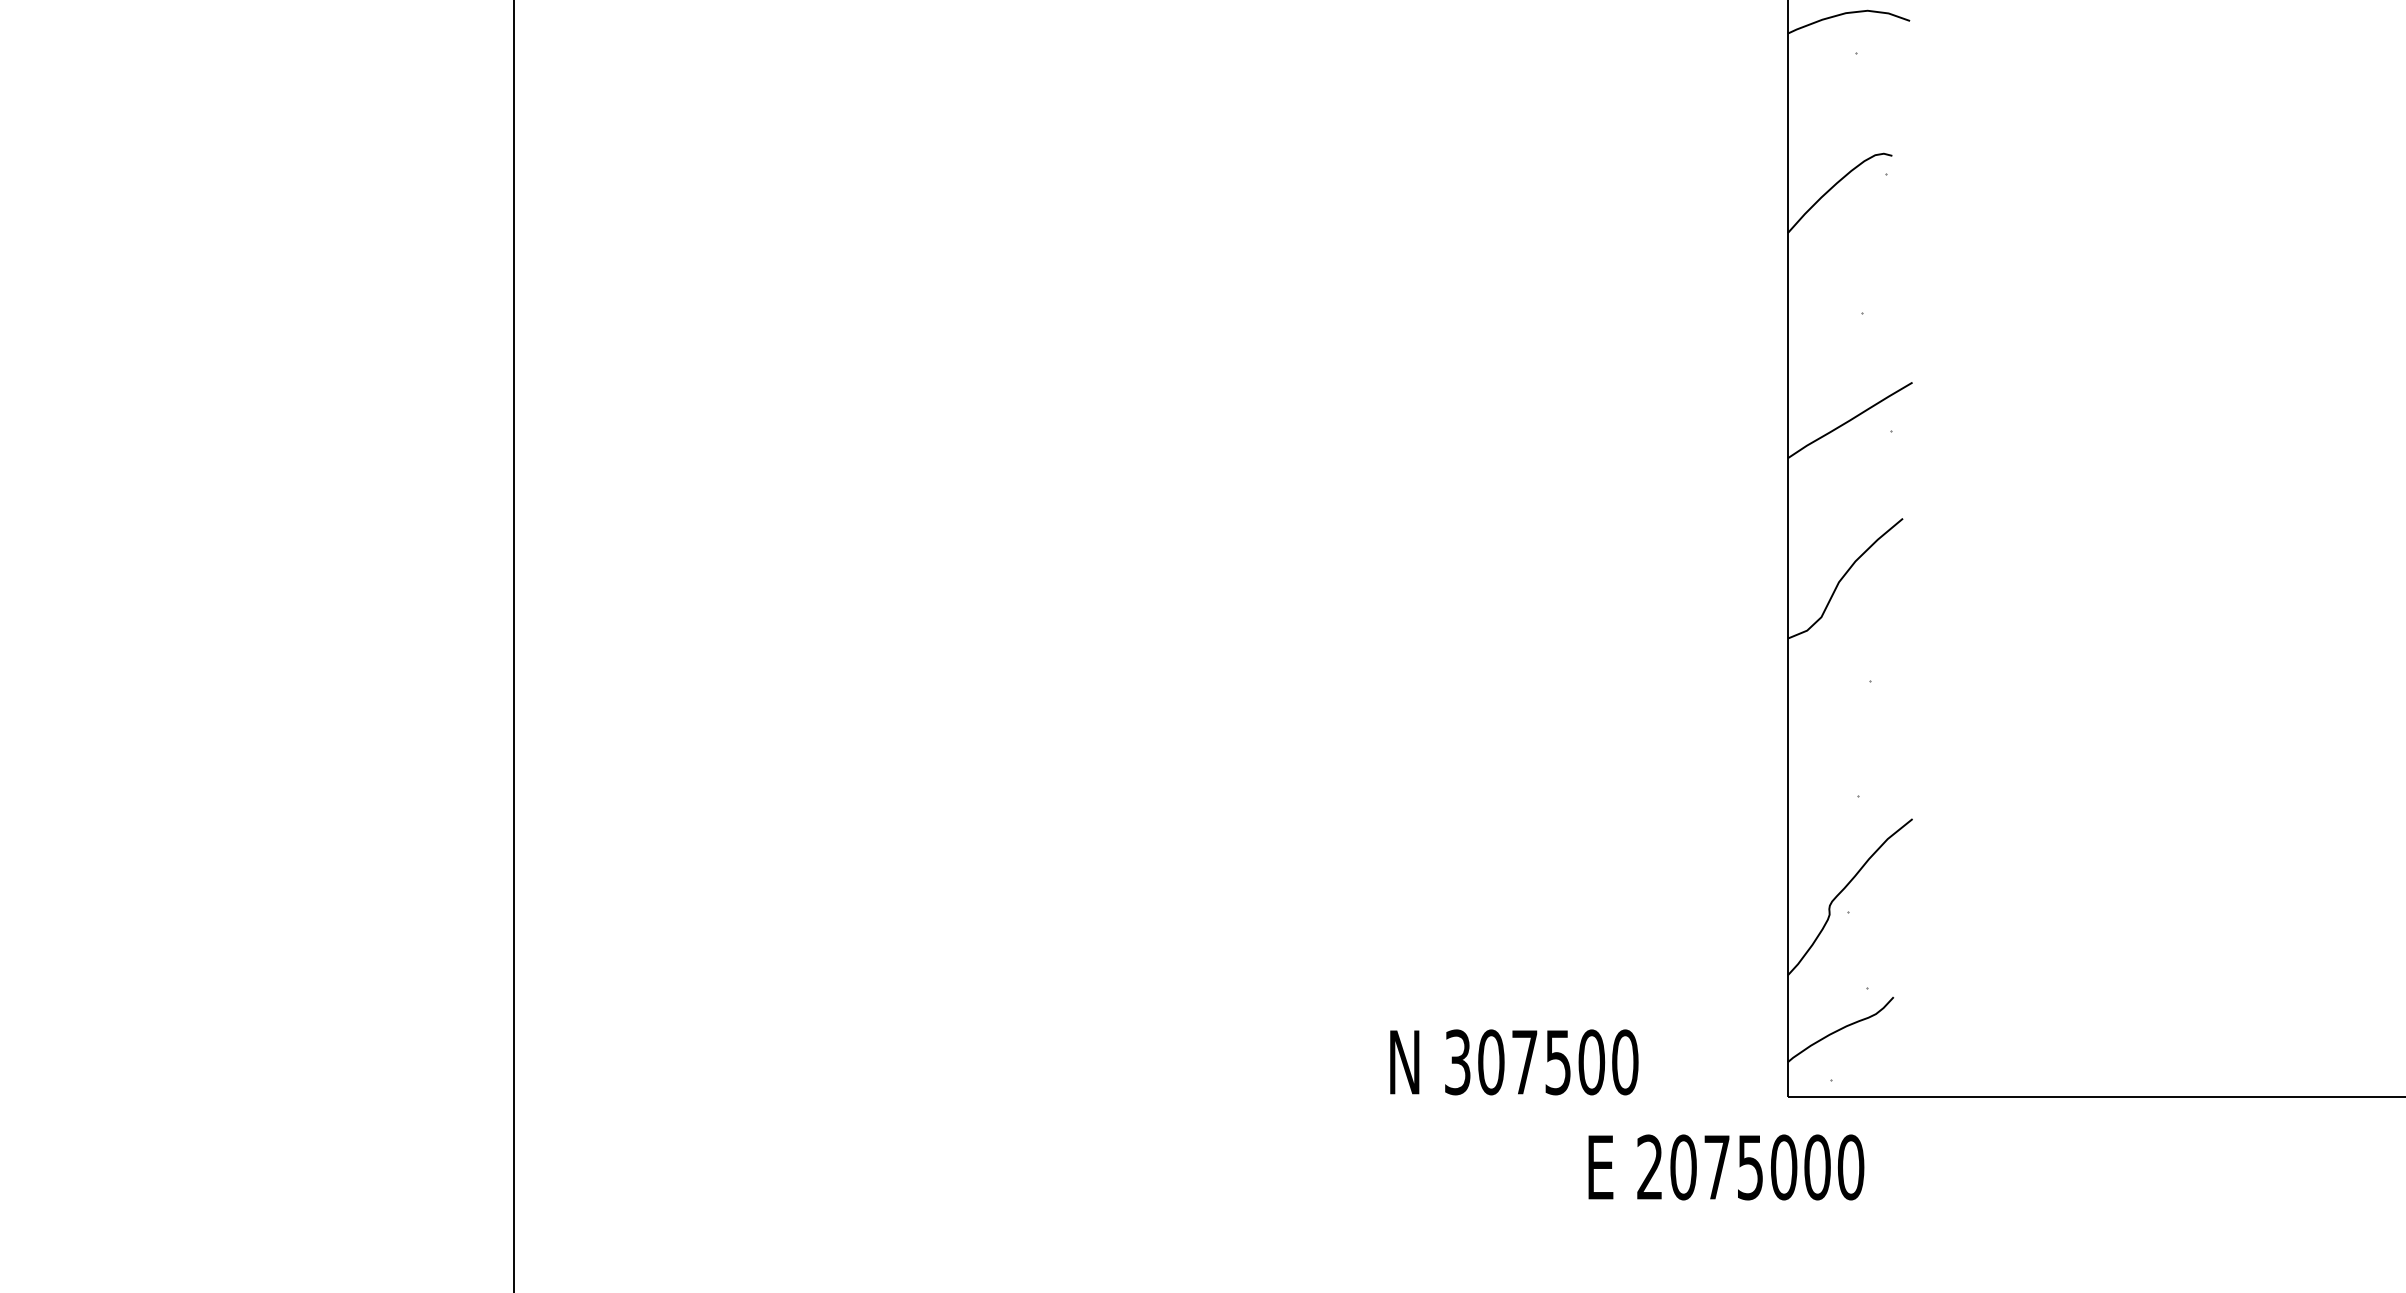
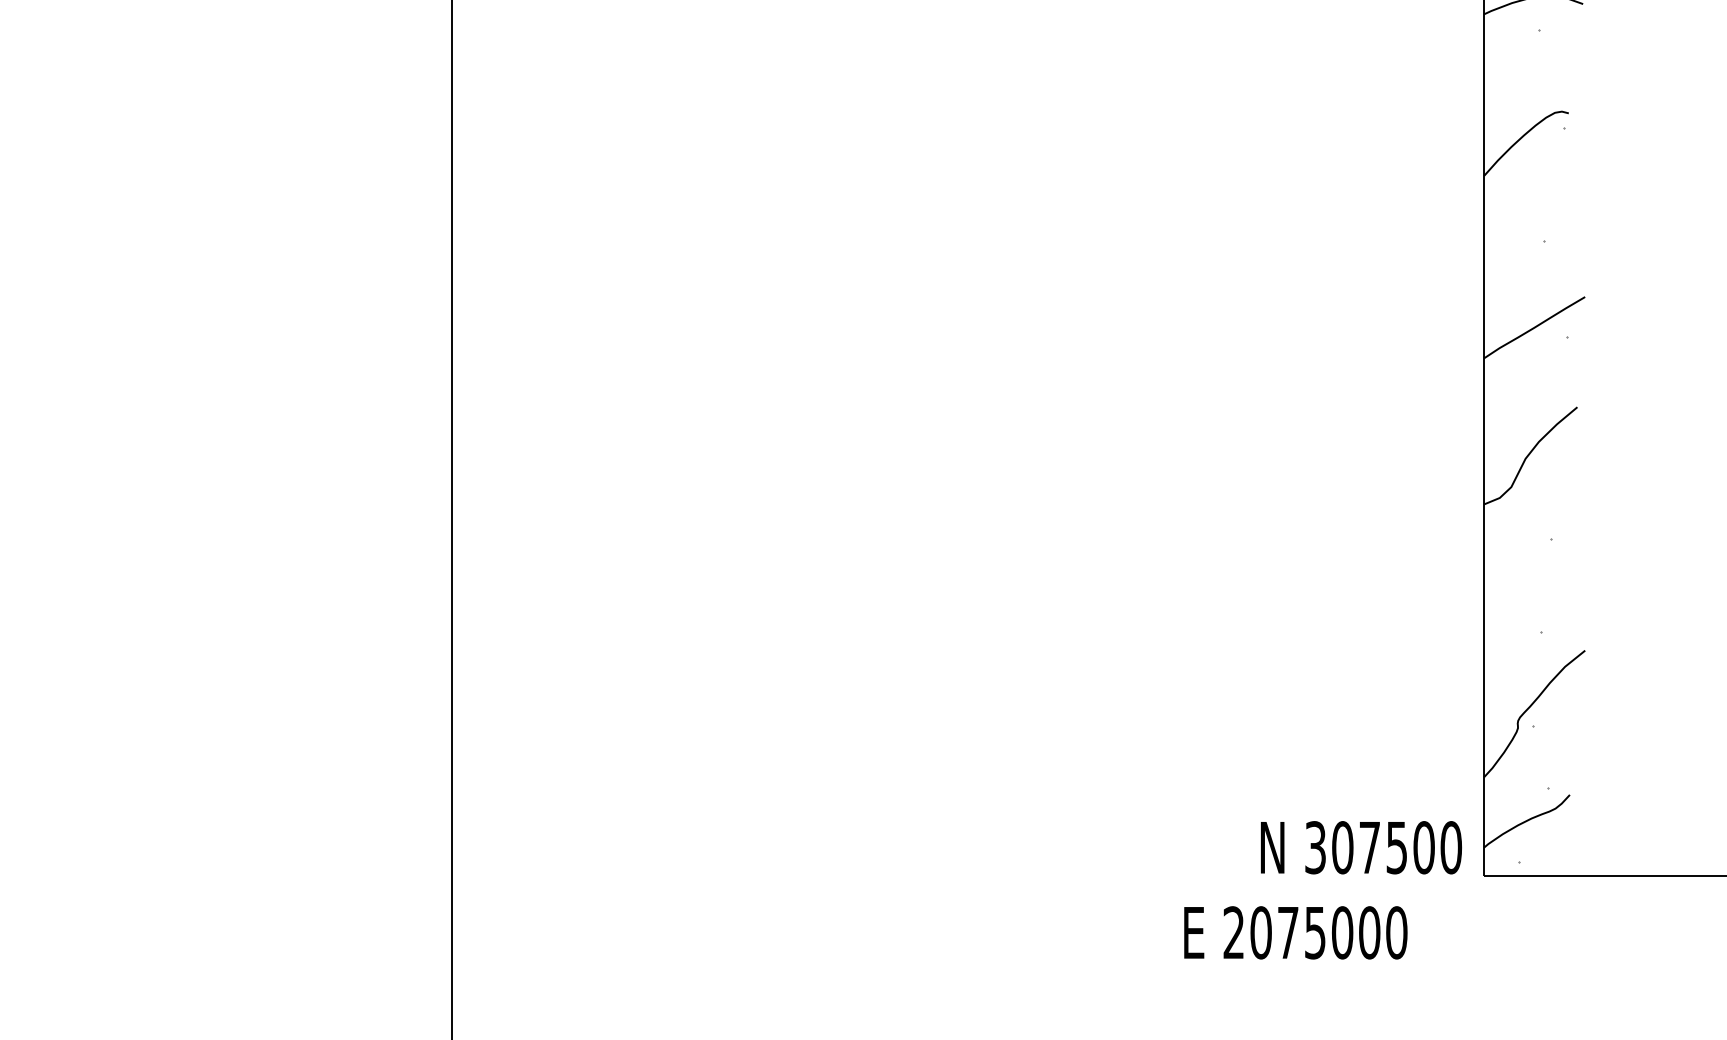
text: (1514, 1062) -> (1361, 847), moved
text: (1726, 1167) -> (1295, 932), moved

